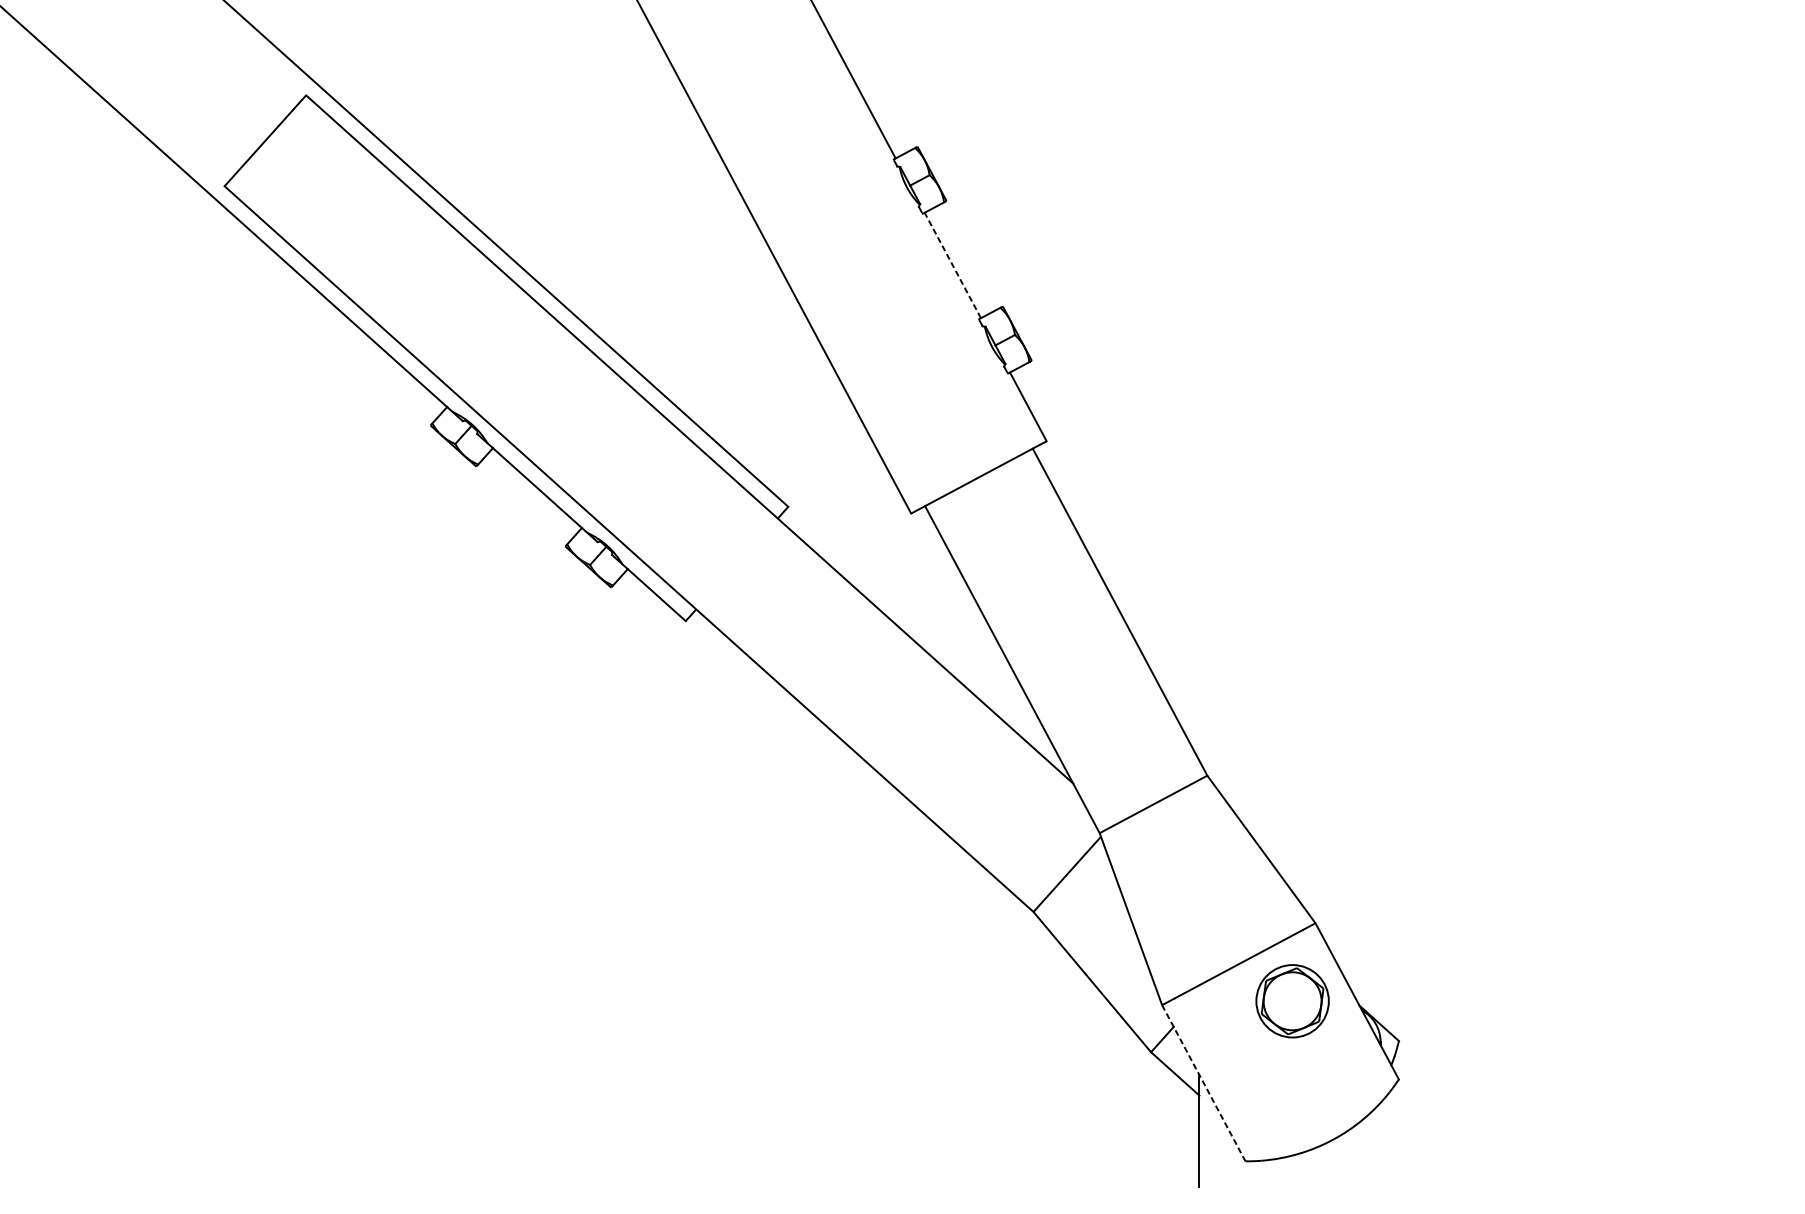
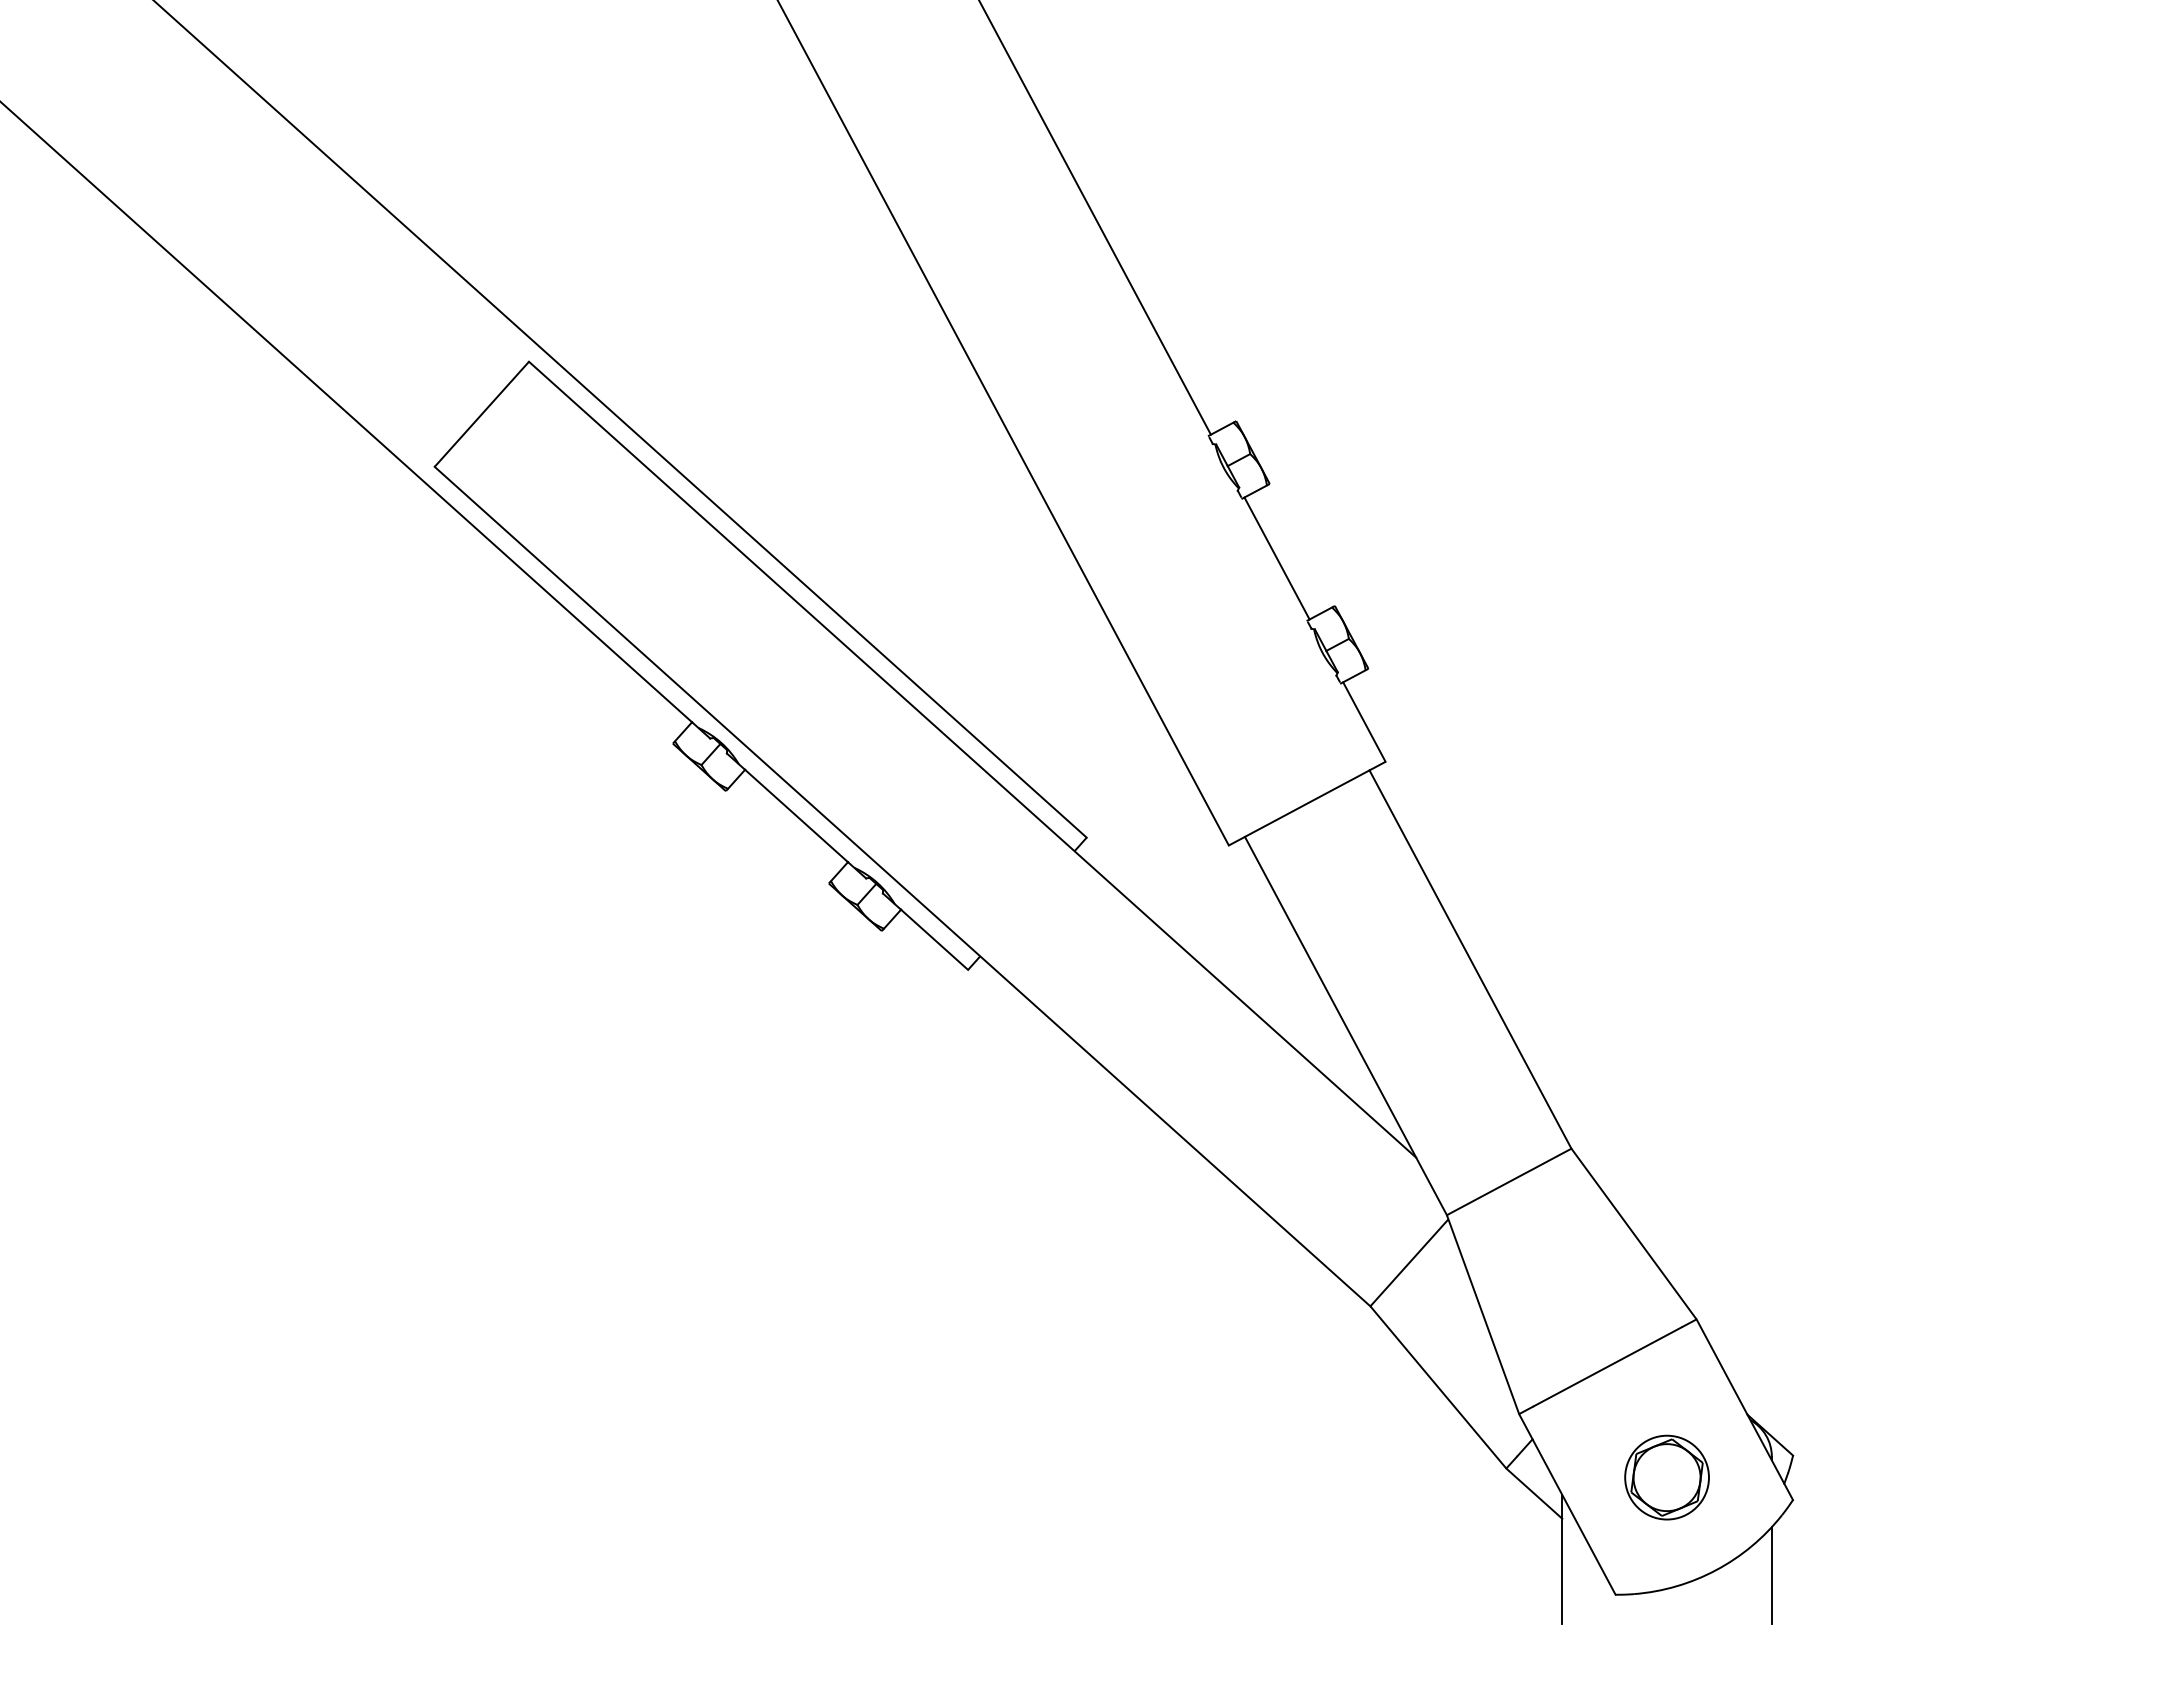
line: (952, 265) -> (1276, 558), dashed -> solid
part: (1292, 1001) -> (1666, 1477), moved
line: (1203, 1083) -> (1567, 1504), dashed -> solid
line: (1380, 1144) -> (1771, 1575), added

